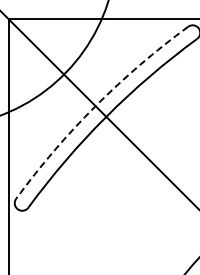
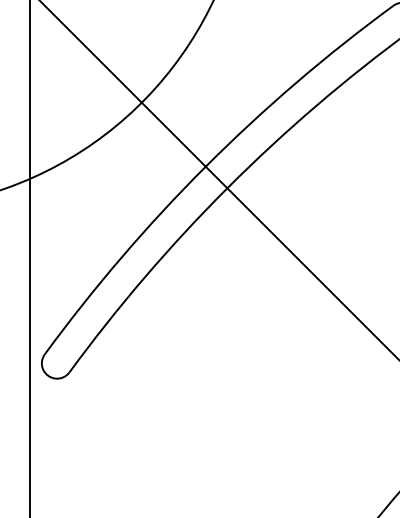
arc: (95, 106) -> (205, 167), dashed -> solid

